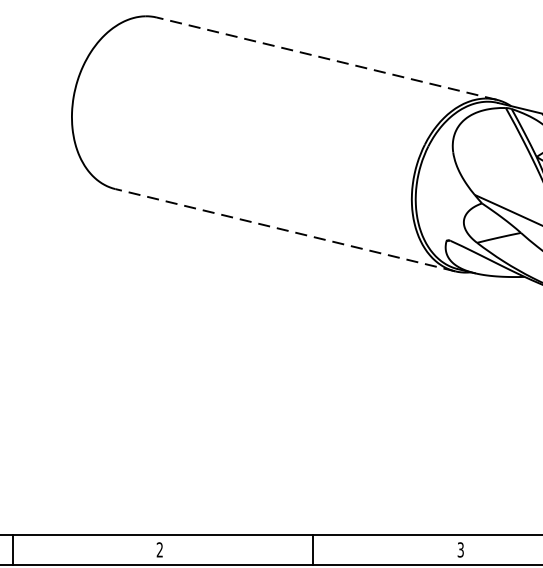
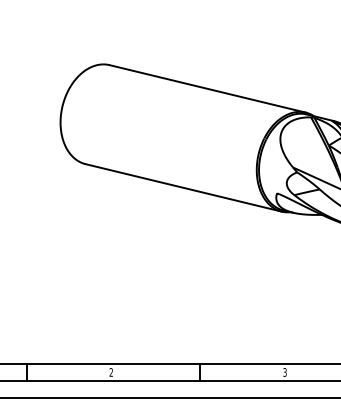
line: (326, 58) -> (207, 88), dashed -> solid
line: (284, 229) -> (183, 187), dashed -> solid

